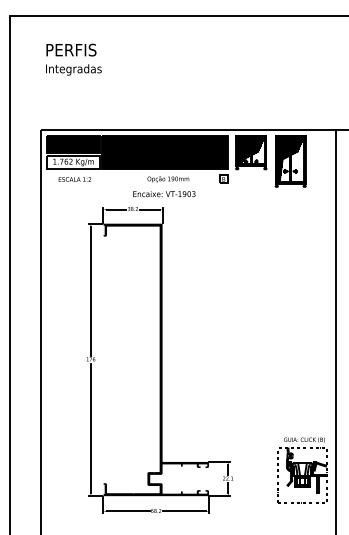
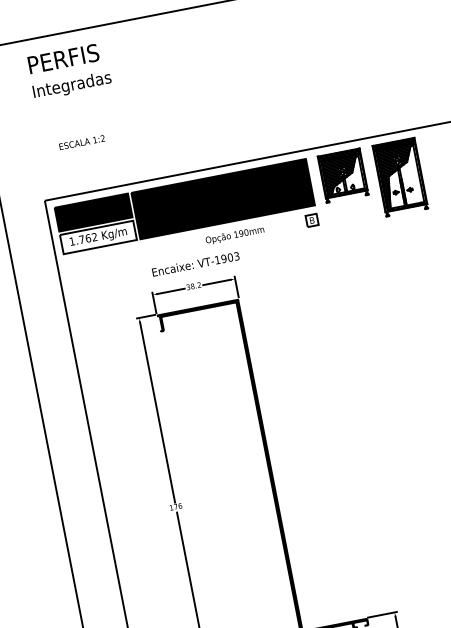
text: (73, 59) -> (69, 71), moved
text: (74, 179) -> (81, 142), moved
text: (164, 194) -> (196, 264), moved

